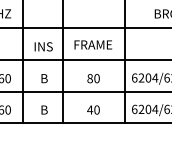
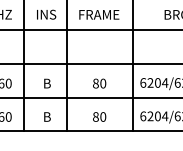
text: (93, 44) -> (99, 14), moved
text: (43, 46) -> (46, 14), moved
text: (90, 109) -> (96, 116), 40 -> 80

